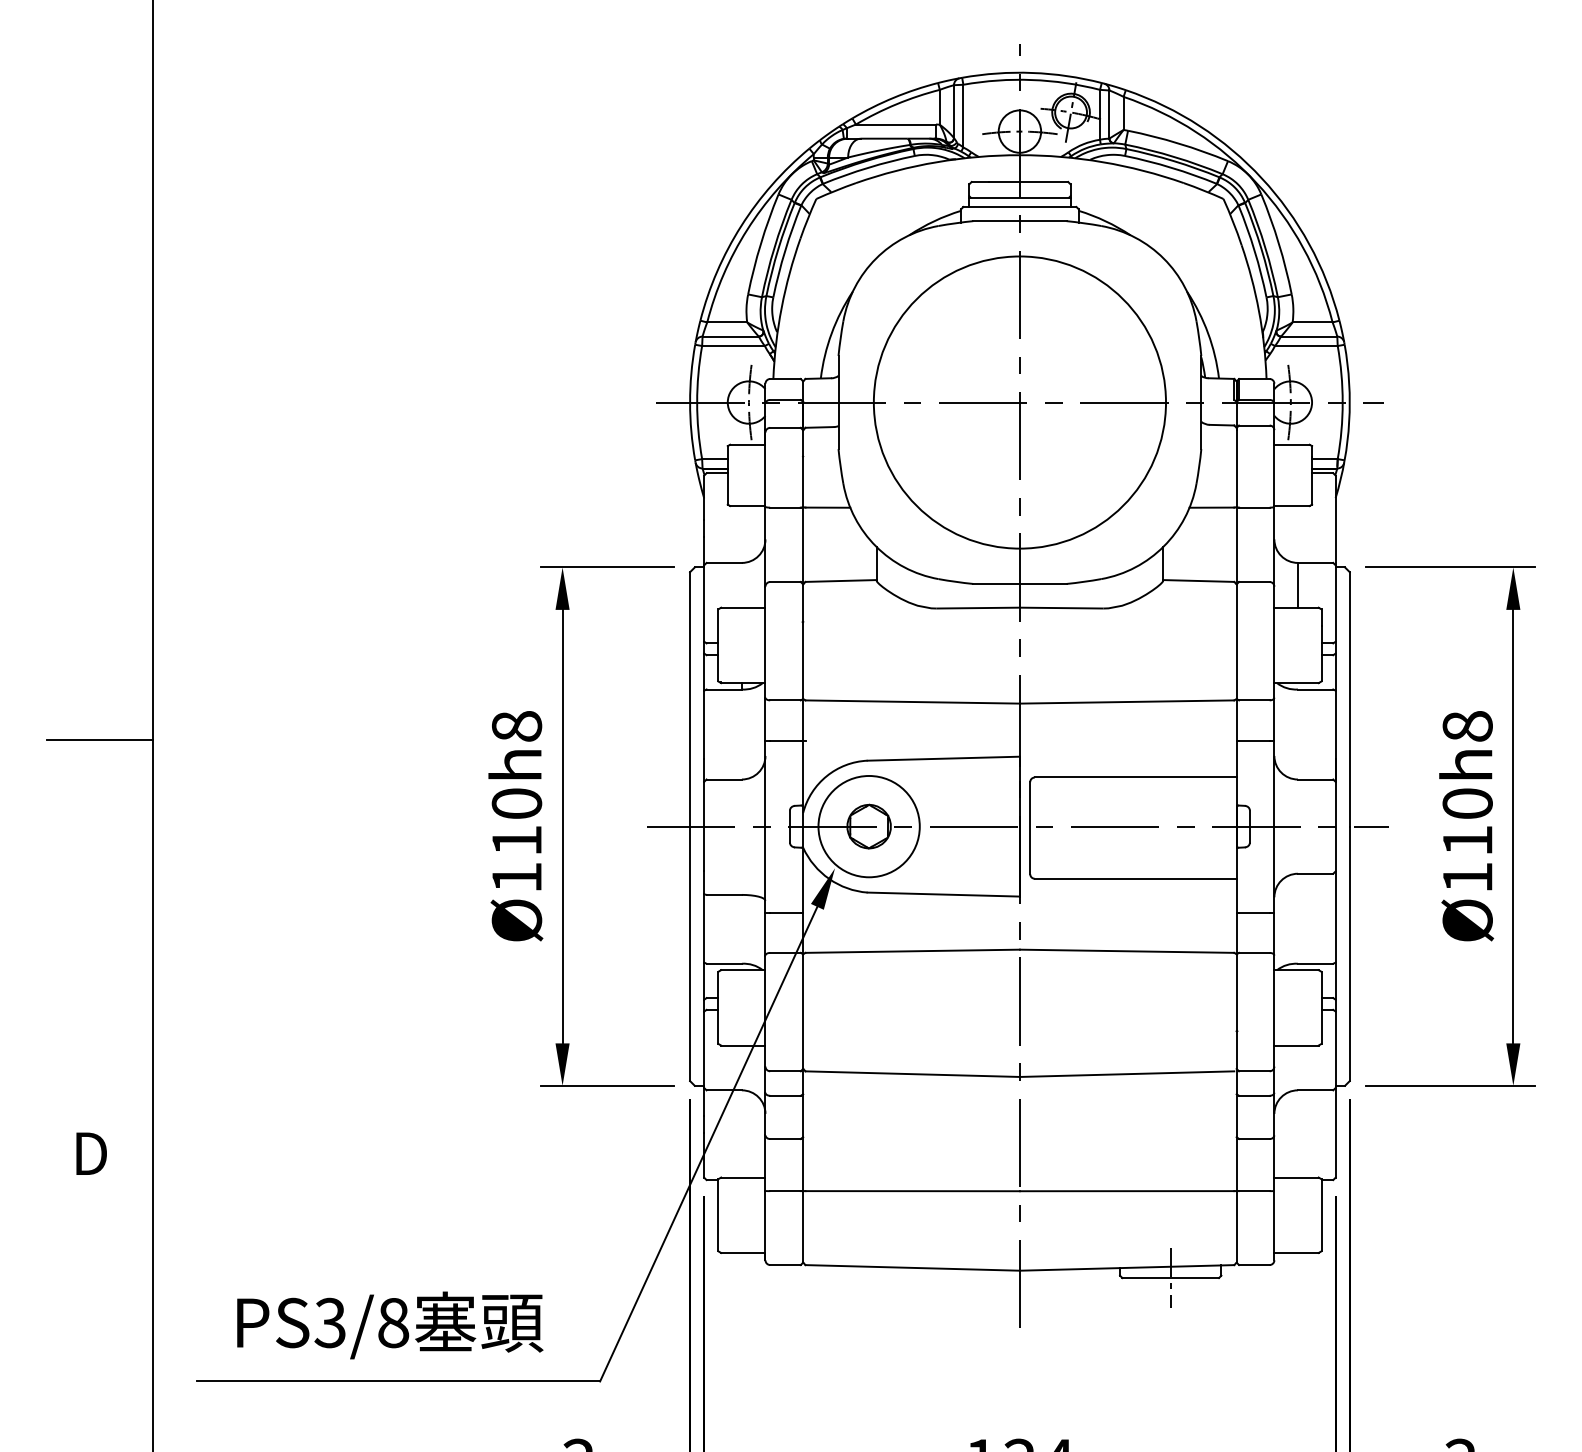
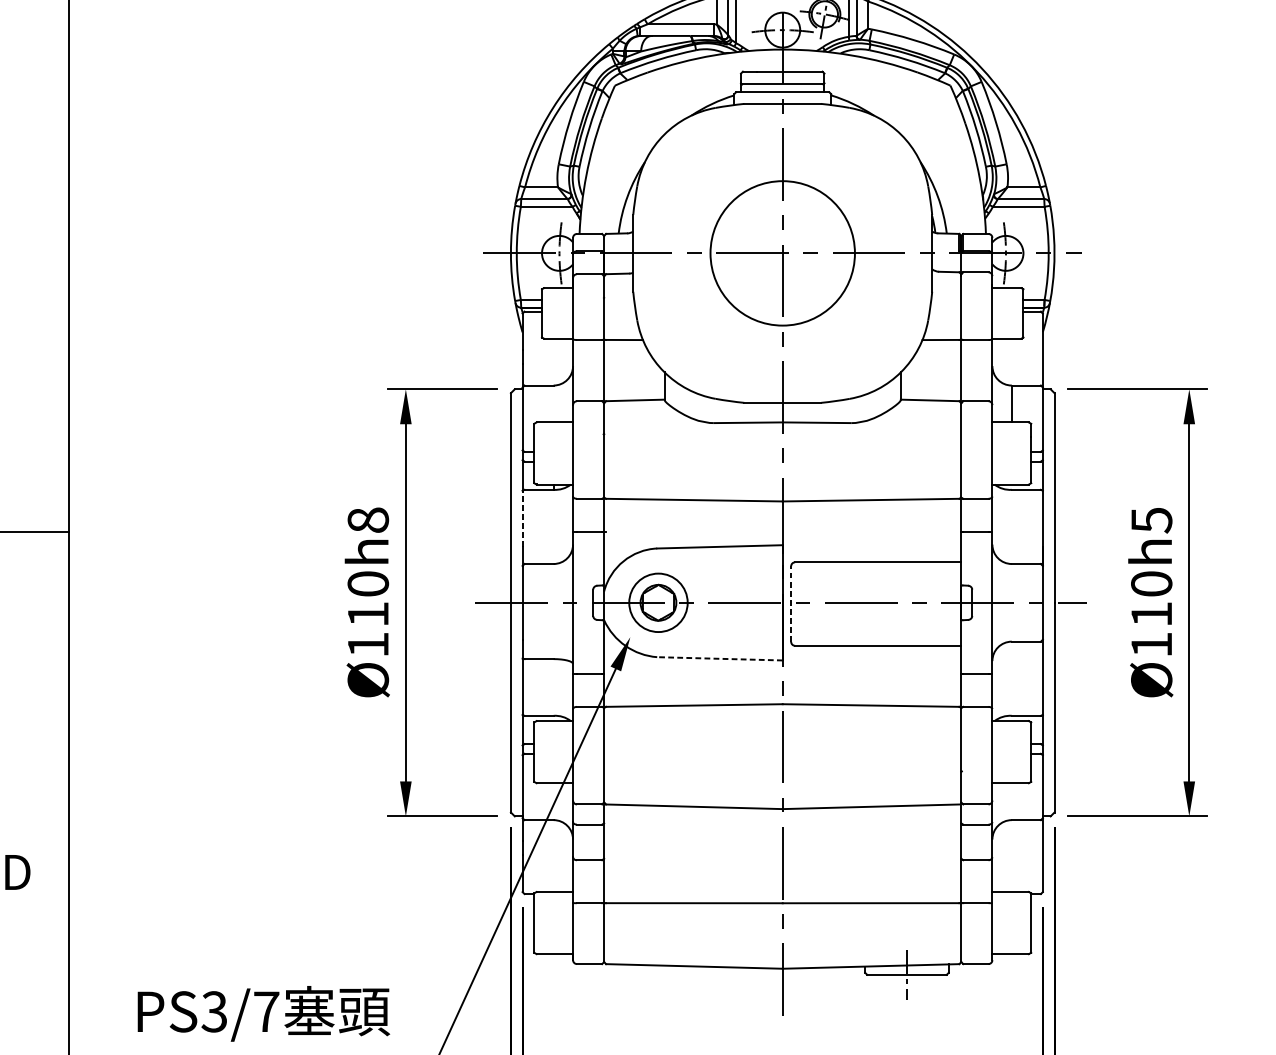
circle: (1019, 402) -> (782, 253), size x0.6
line: (704, 724) -> (522, 518), solid -> dashed
text: (1467, 726) -> (1151, 520), Ø110h8 -> Ø110h5
circle: (868, 826) -> (657, 602), size x0.7
line: (1030, 828) -> (791, 604), solid -> dashed
line: (943, 894) -> (719, 658), solid -> dashed
text: (393, 1323) -> (266, 1012), PS3/8 -> PS3/7

